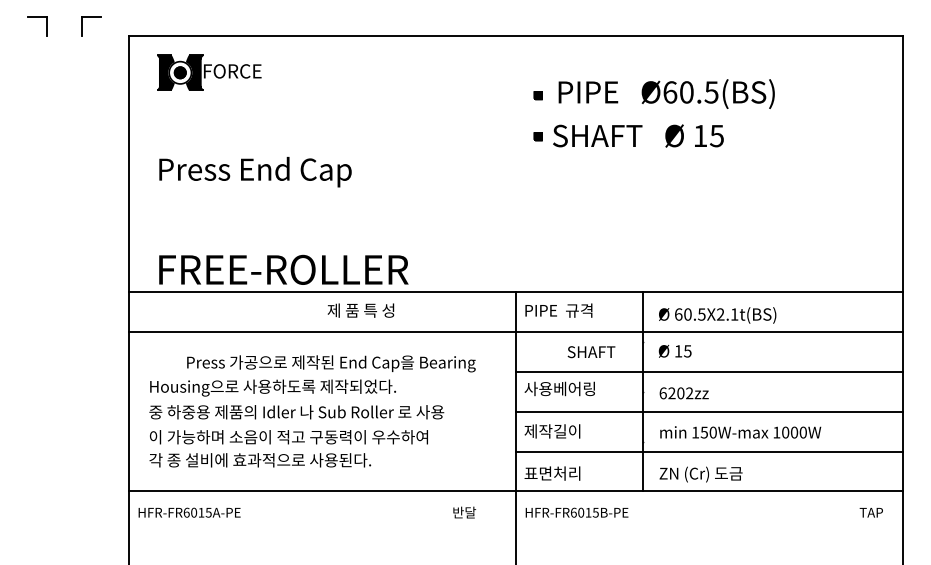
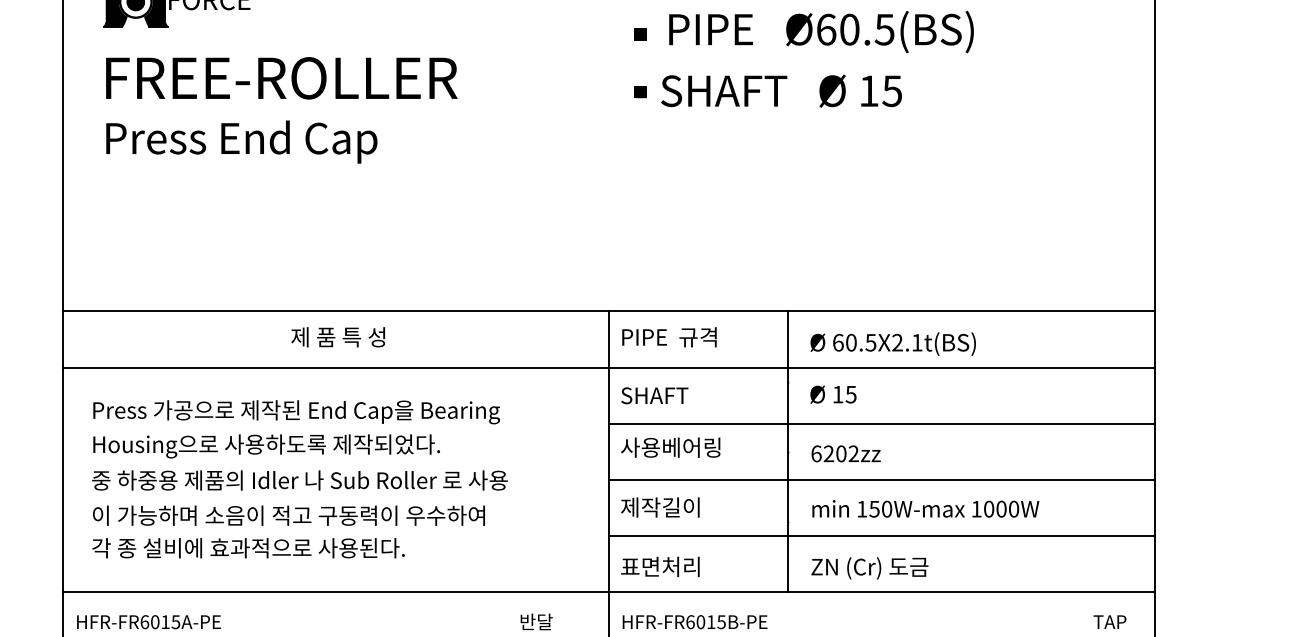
text: (283, 269) -> (281, 77), moved
text: (360, 310) -> (337, 337), moved
text: (591, 352) -> (654, 396), moved
text: (331, 363) -> (296, 411), moved

